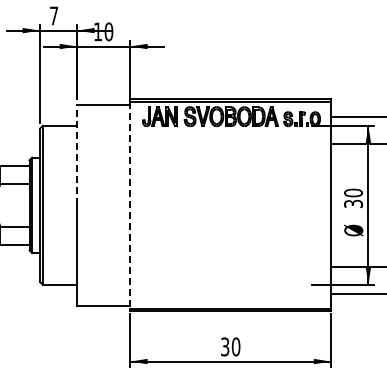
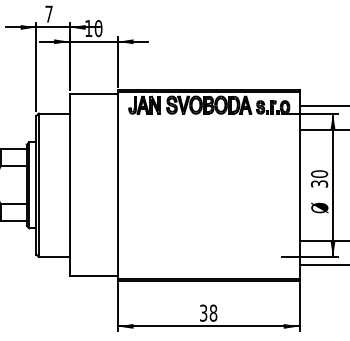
line: (77, 154) -> (70, 139), dashed -> solid
line: (130, 205) -> (118, 185), dashed -> solid
text: (235, 346) -> (212, 312), 30 -> 38

